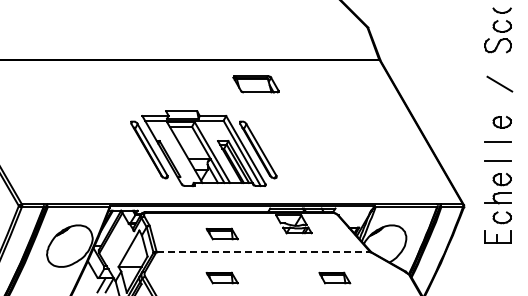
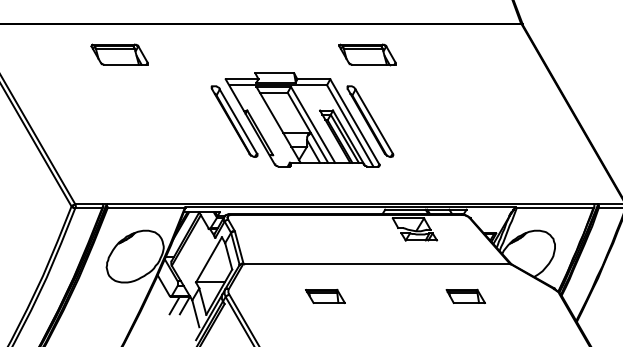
part: (56, 84) -> (118, 54), added
part: (203, 148) -> (301, 119), moved
part: (221, 233) -> (324, 240), removed
line: (263, 251) -> (376, 263), dashed -> solid

